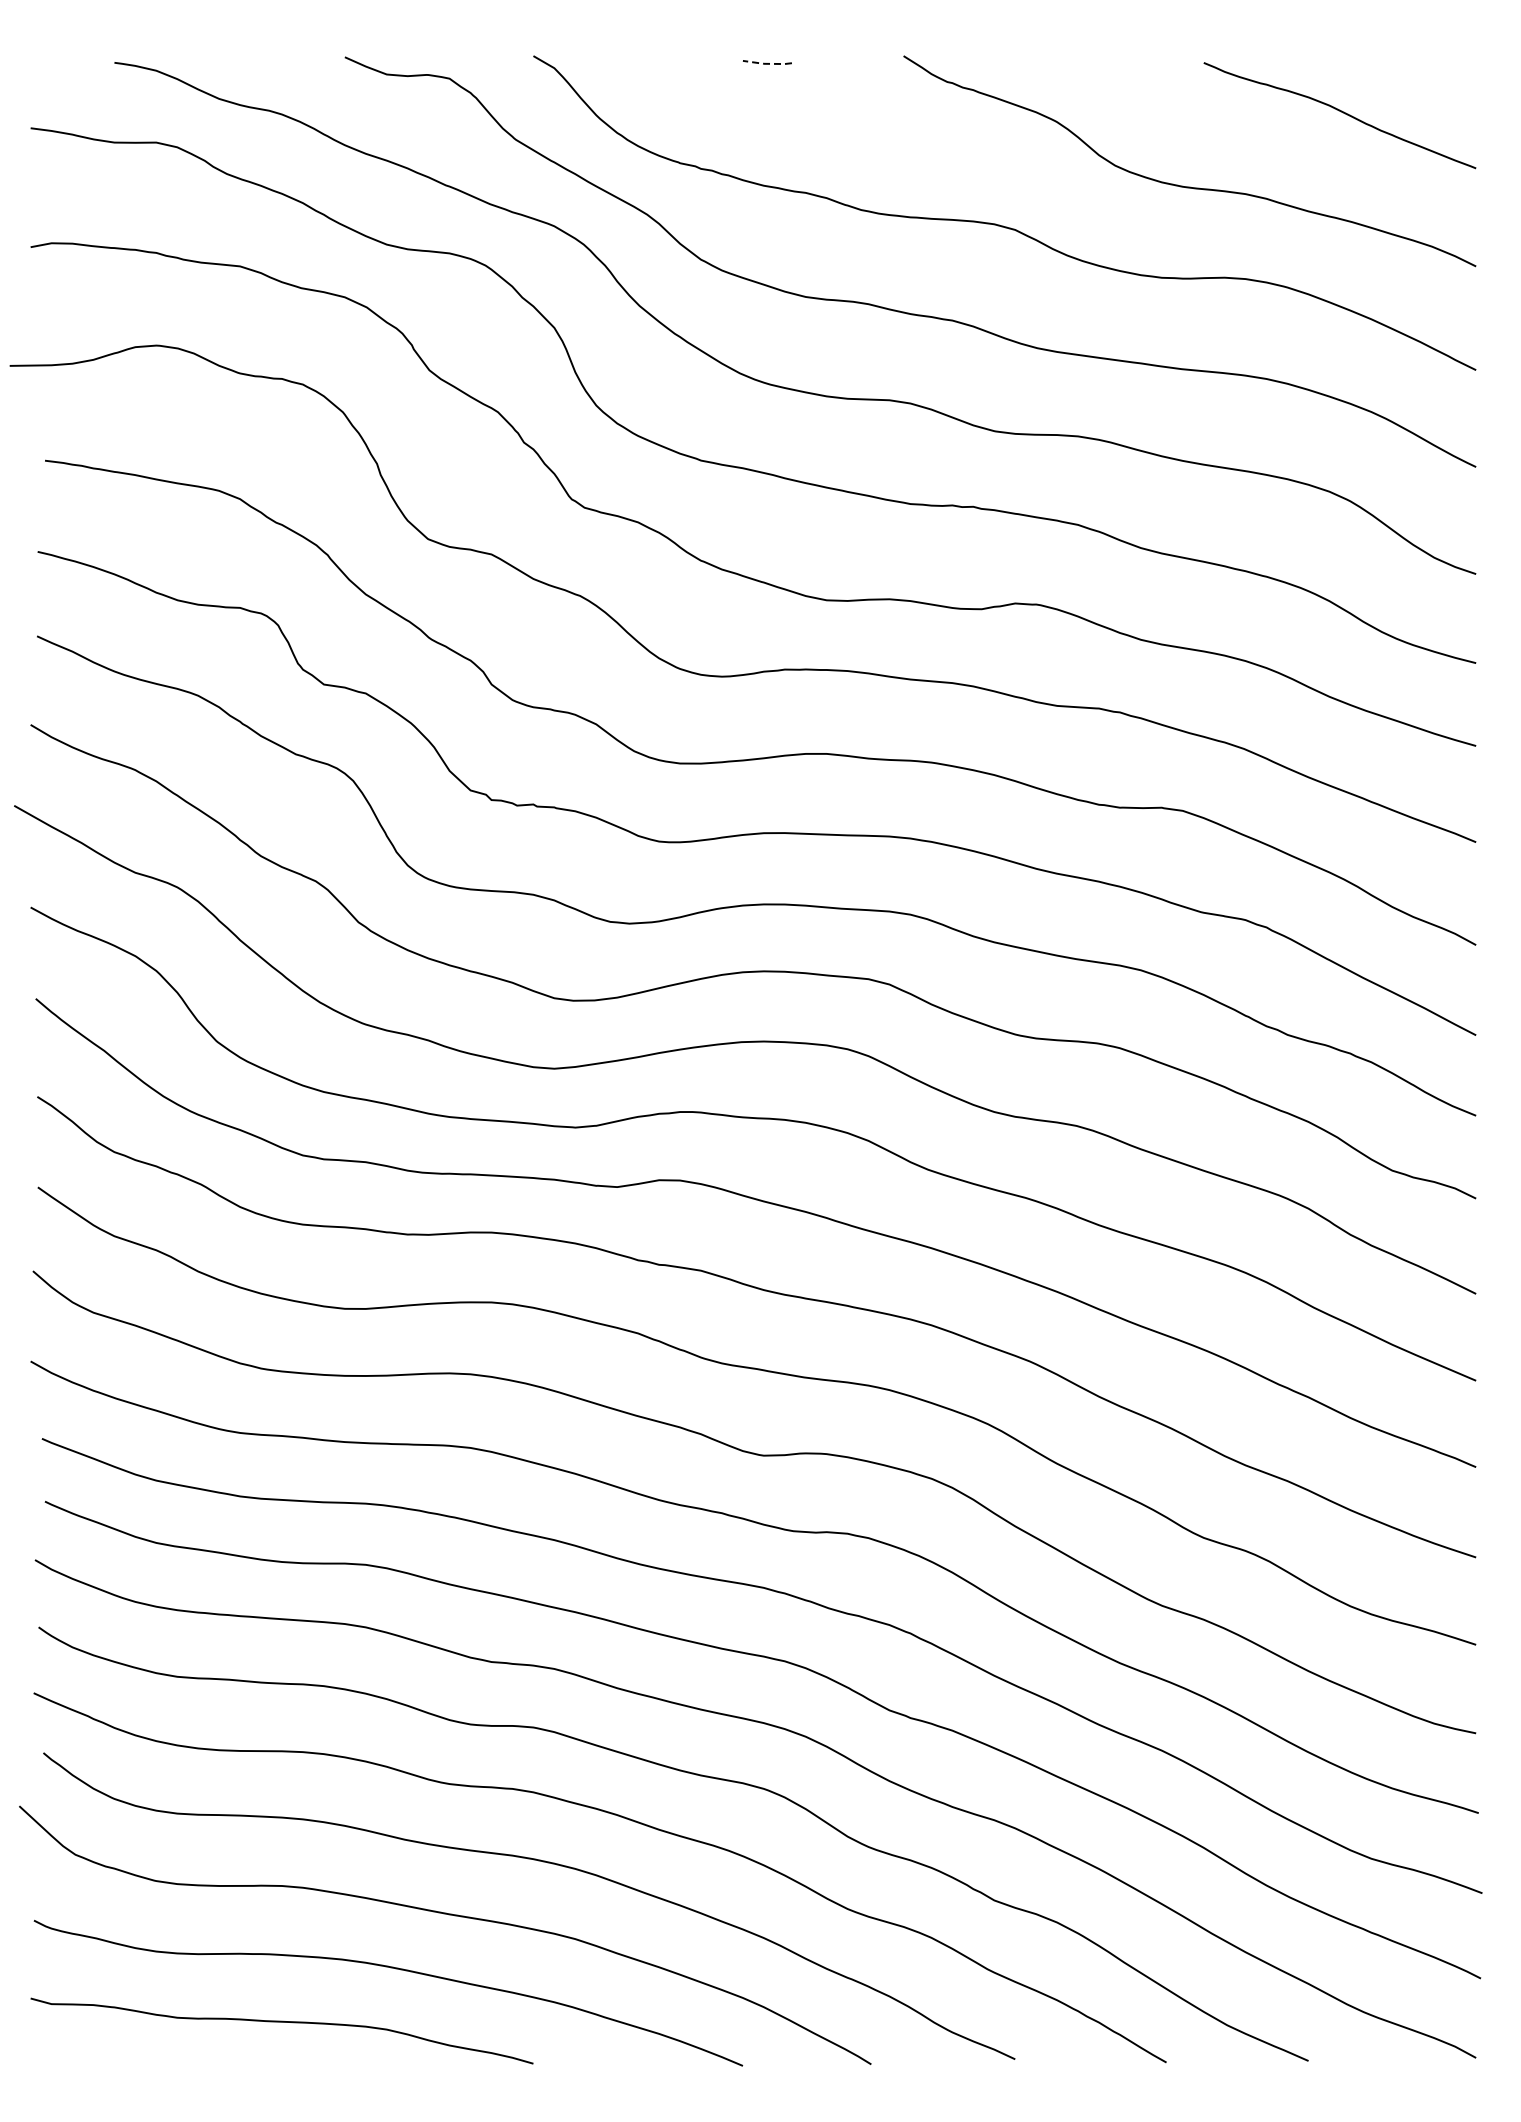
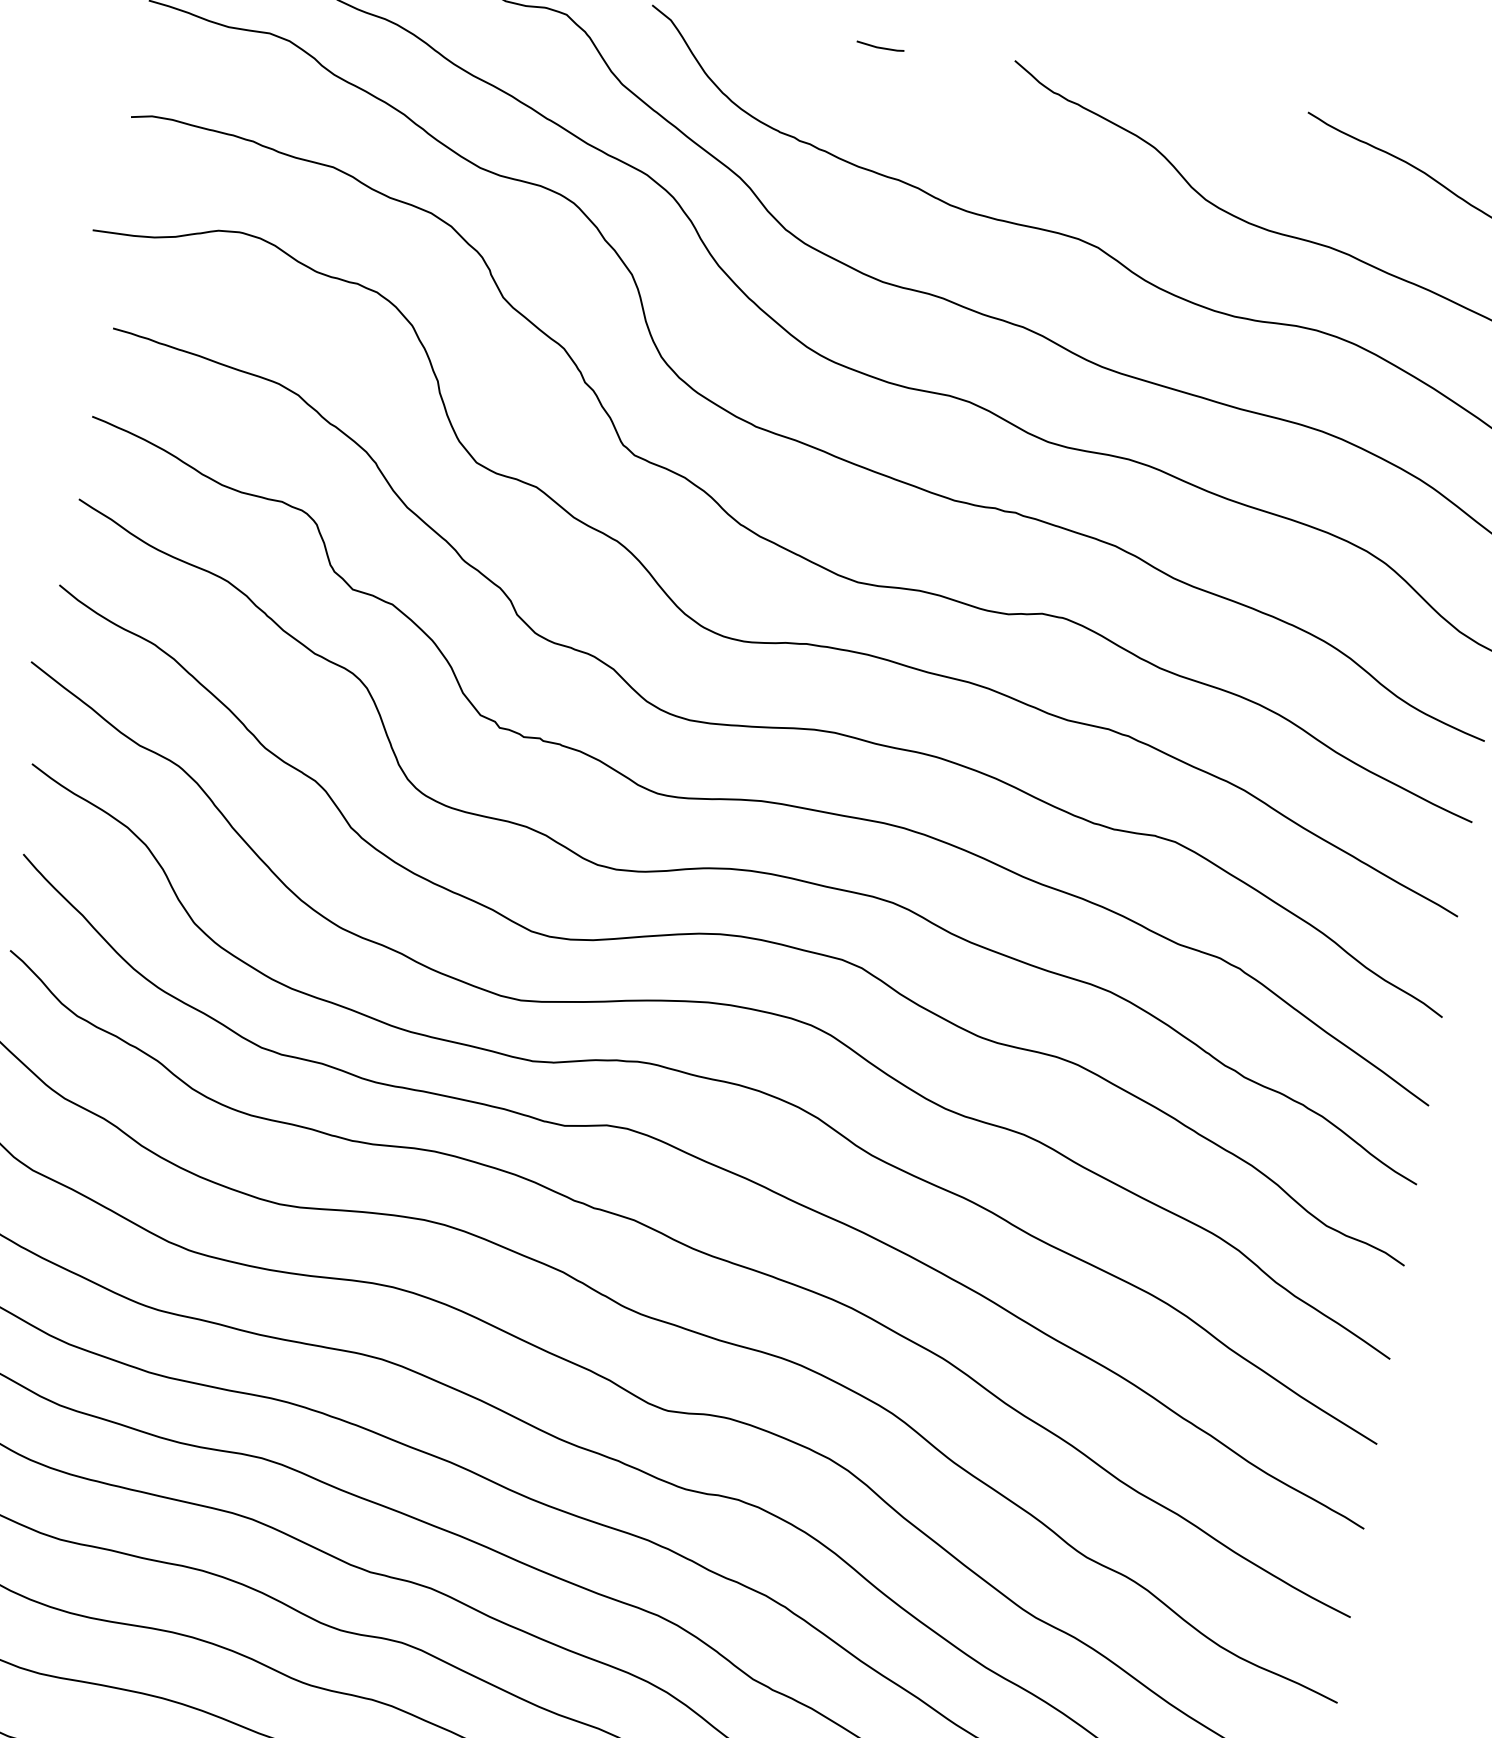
line: (766, 63) -> (879, 47), dashed -> solid

